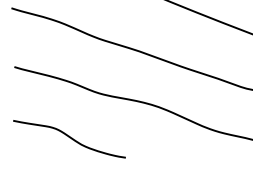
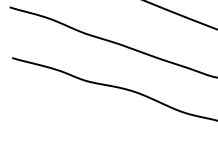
curve: (69, 138) -> (59, 119), removed

